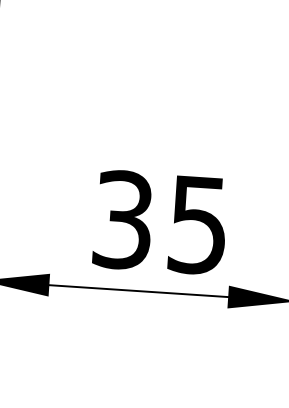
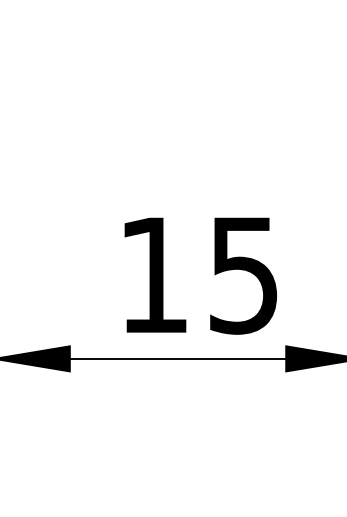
text: (122, 219) -> (153, 274), 35 -> 15

